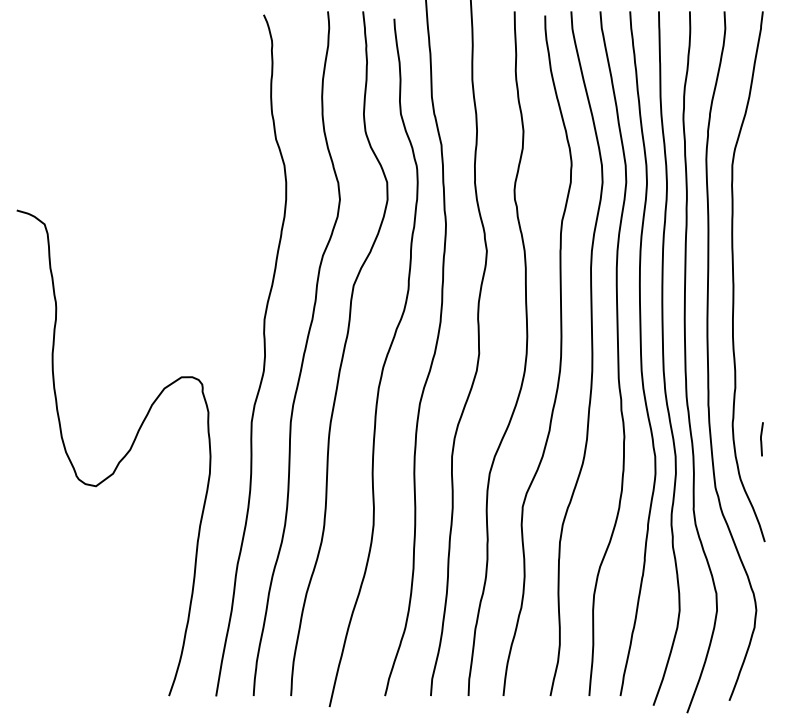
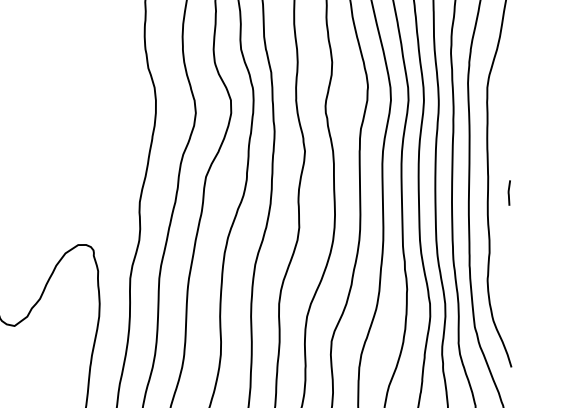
line: (761, 439) -> (509, 193), moved

